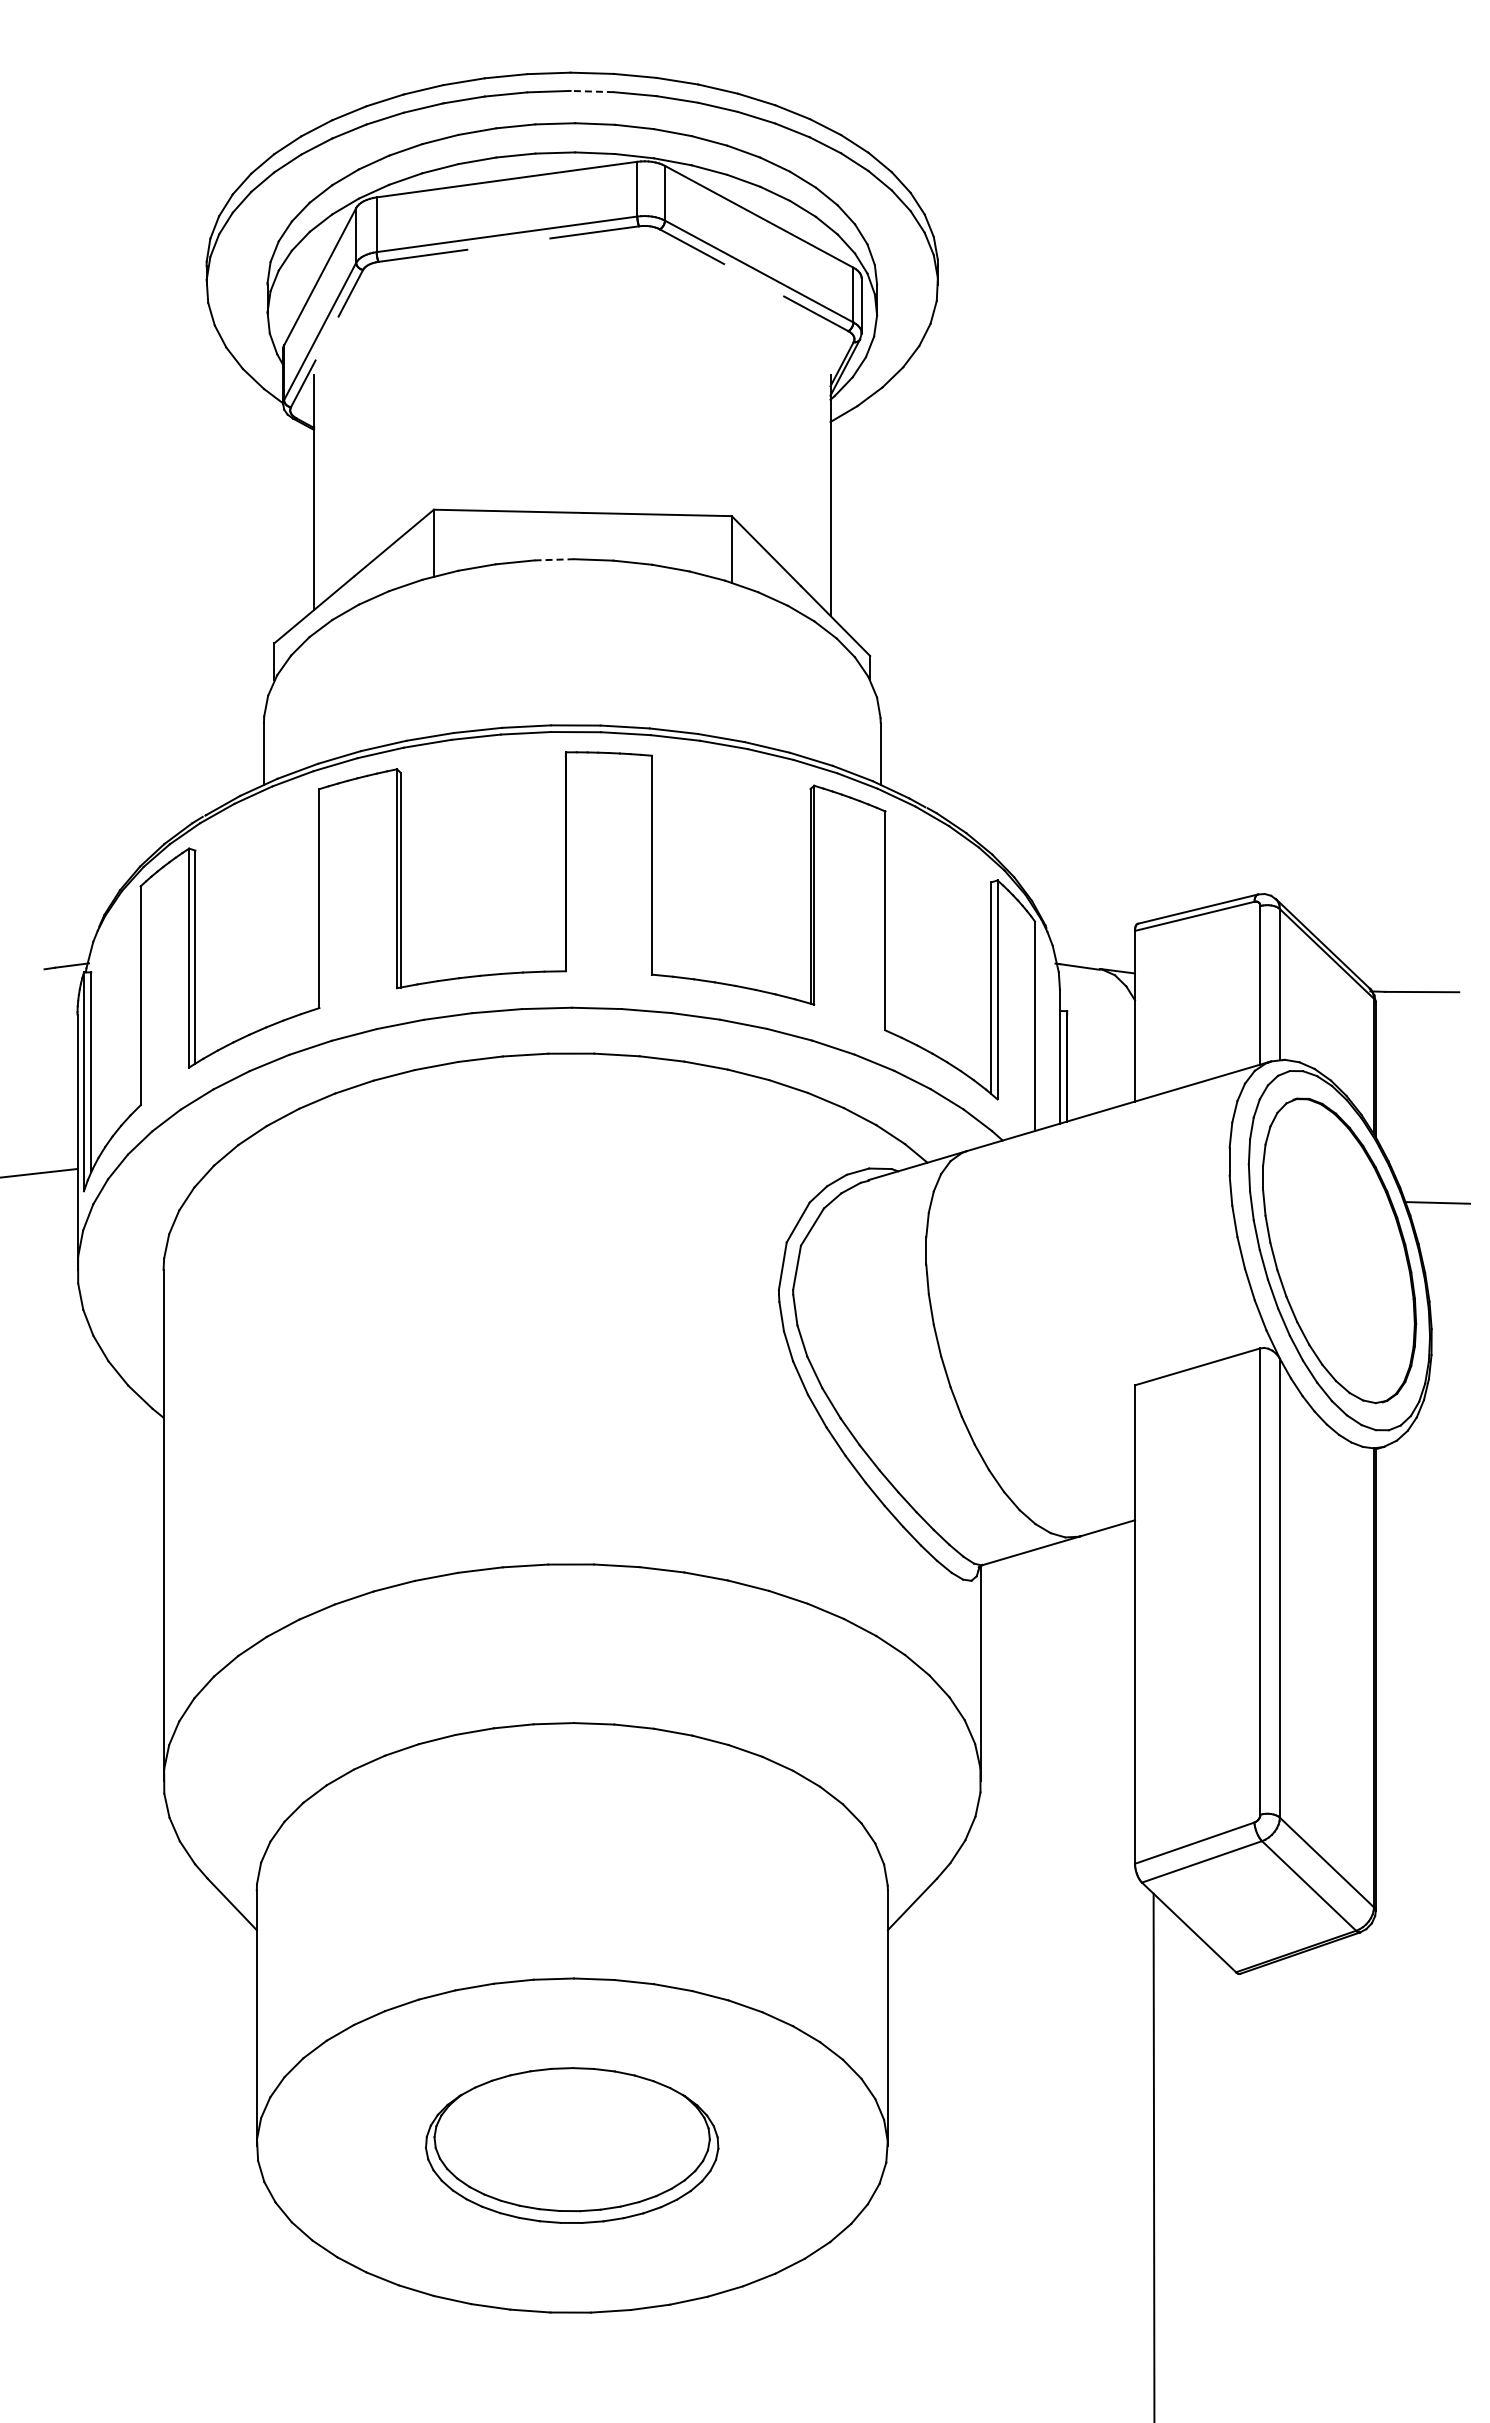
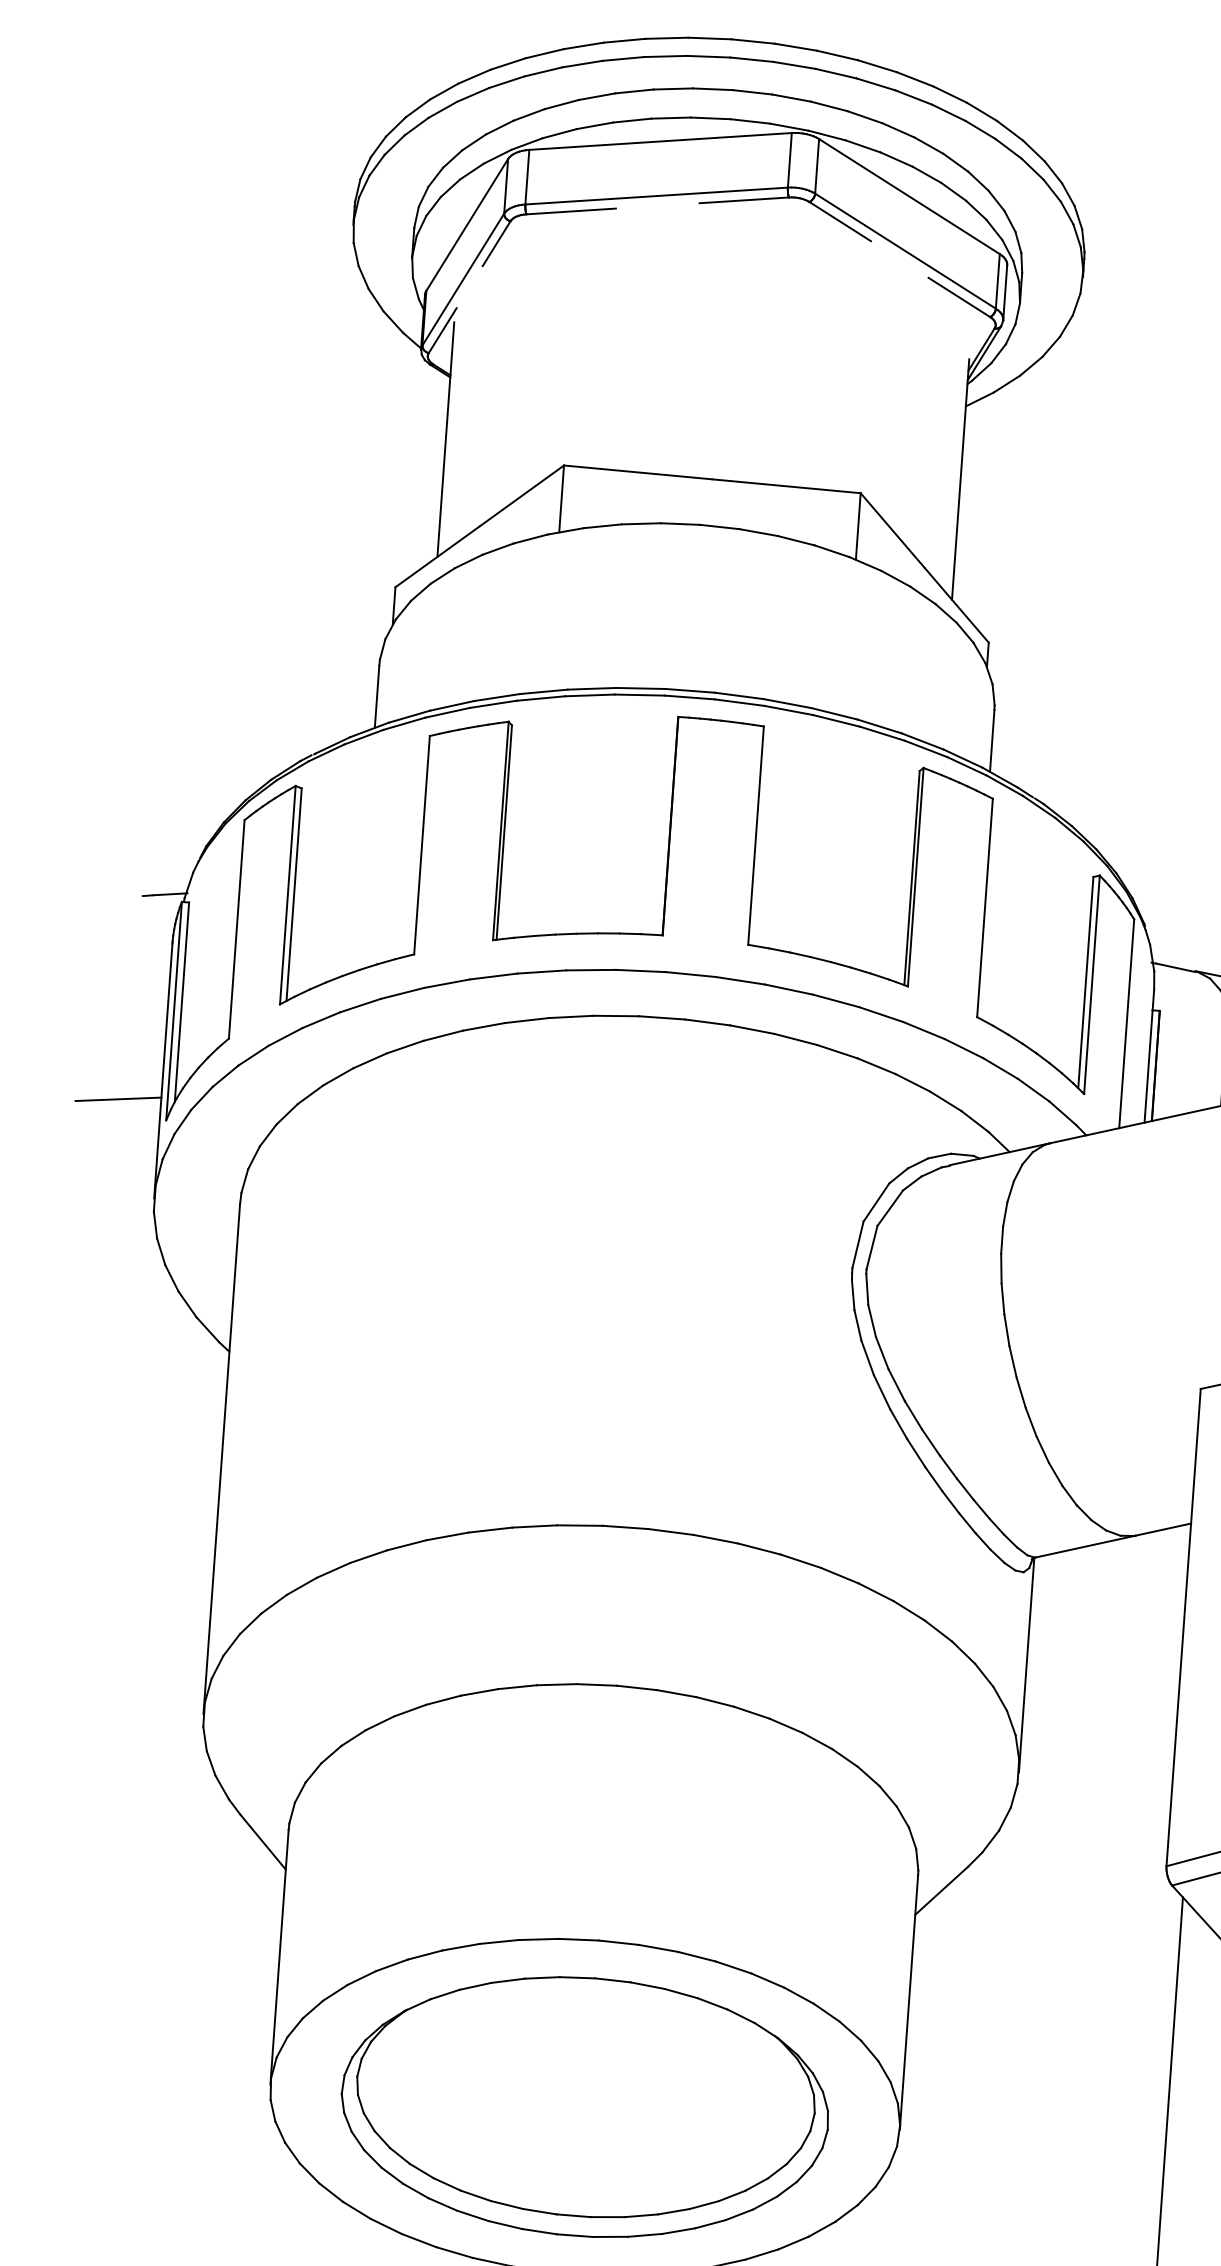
line: (592, 91) -> (752, 59), dashed -> solid
line: (554, 559) -> (680, 523), dashed -> solid
part: (571, 2145) -> (584, 2106), size x1.67

